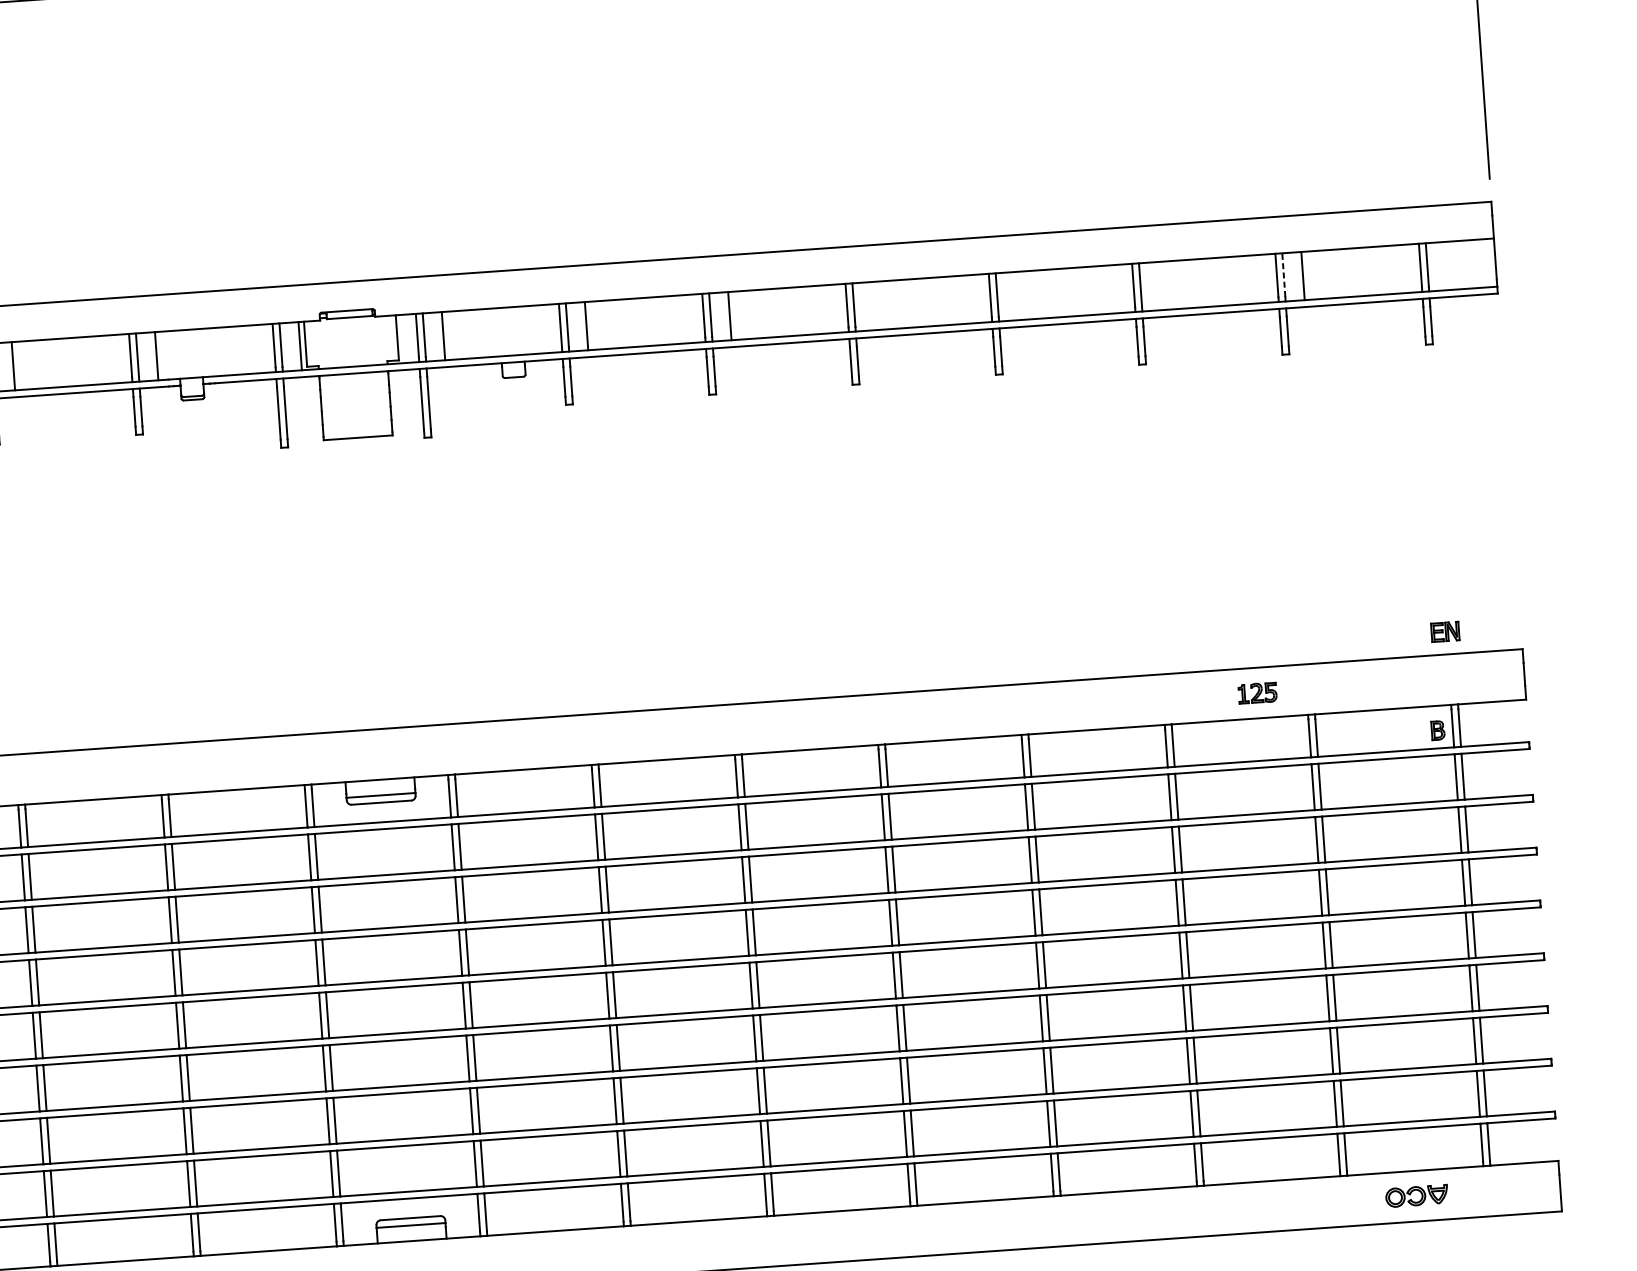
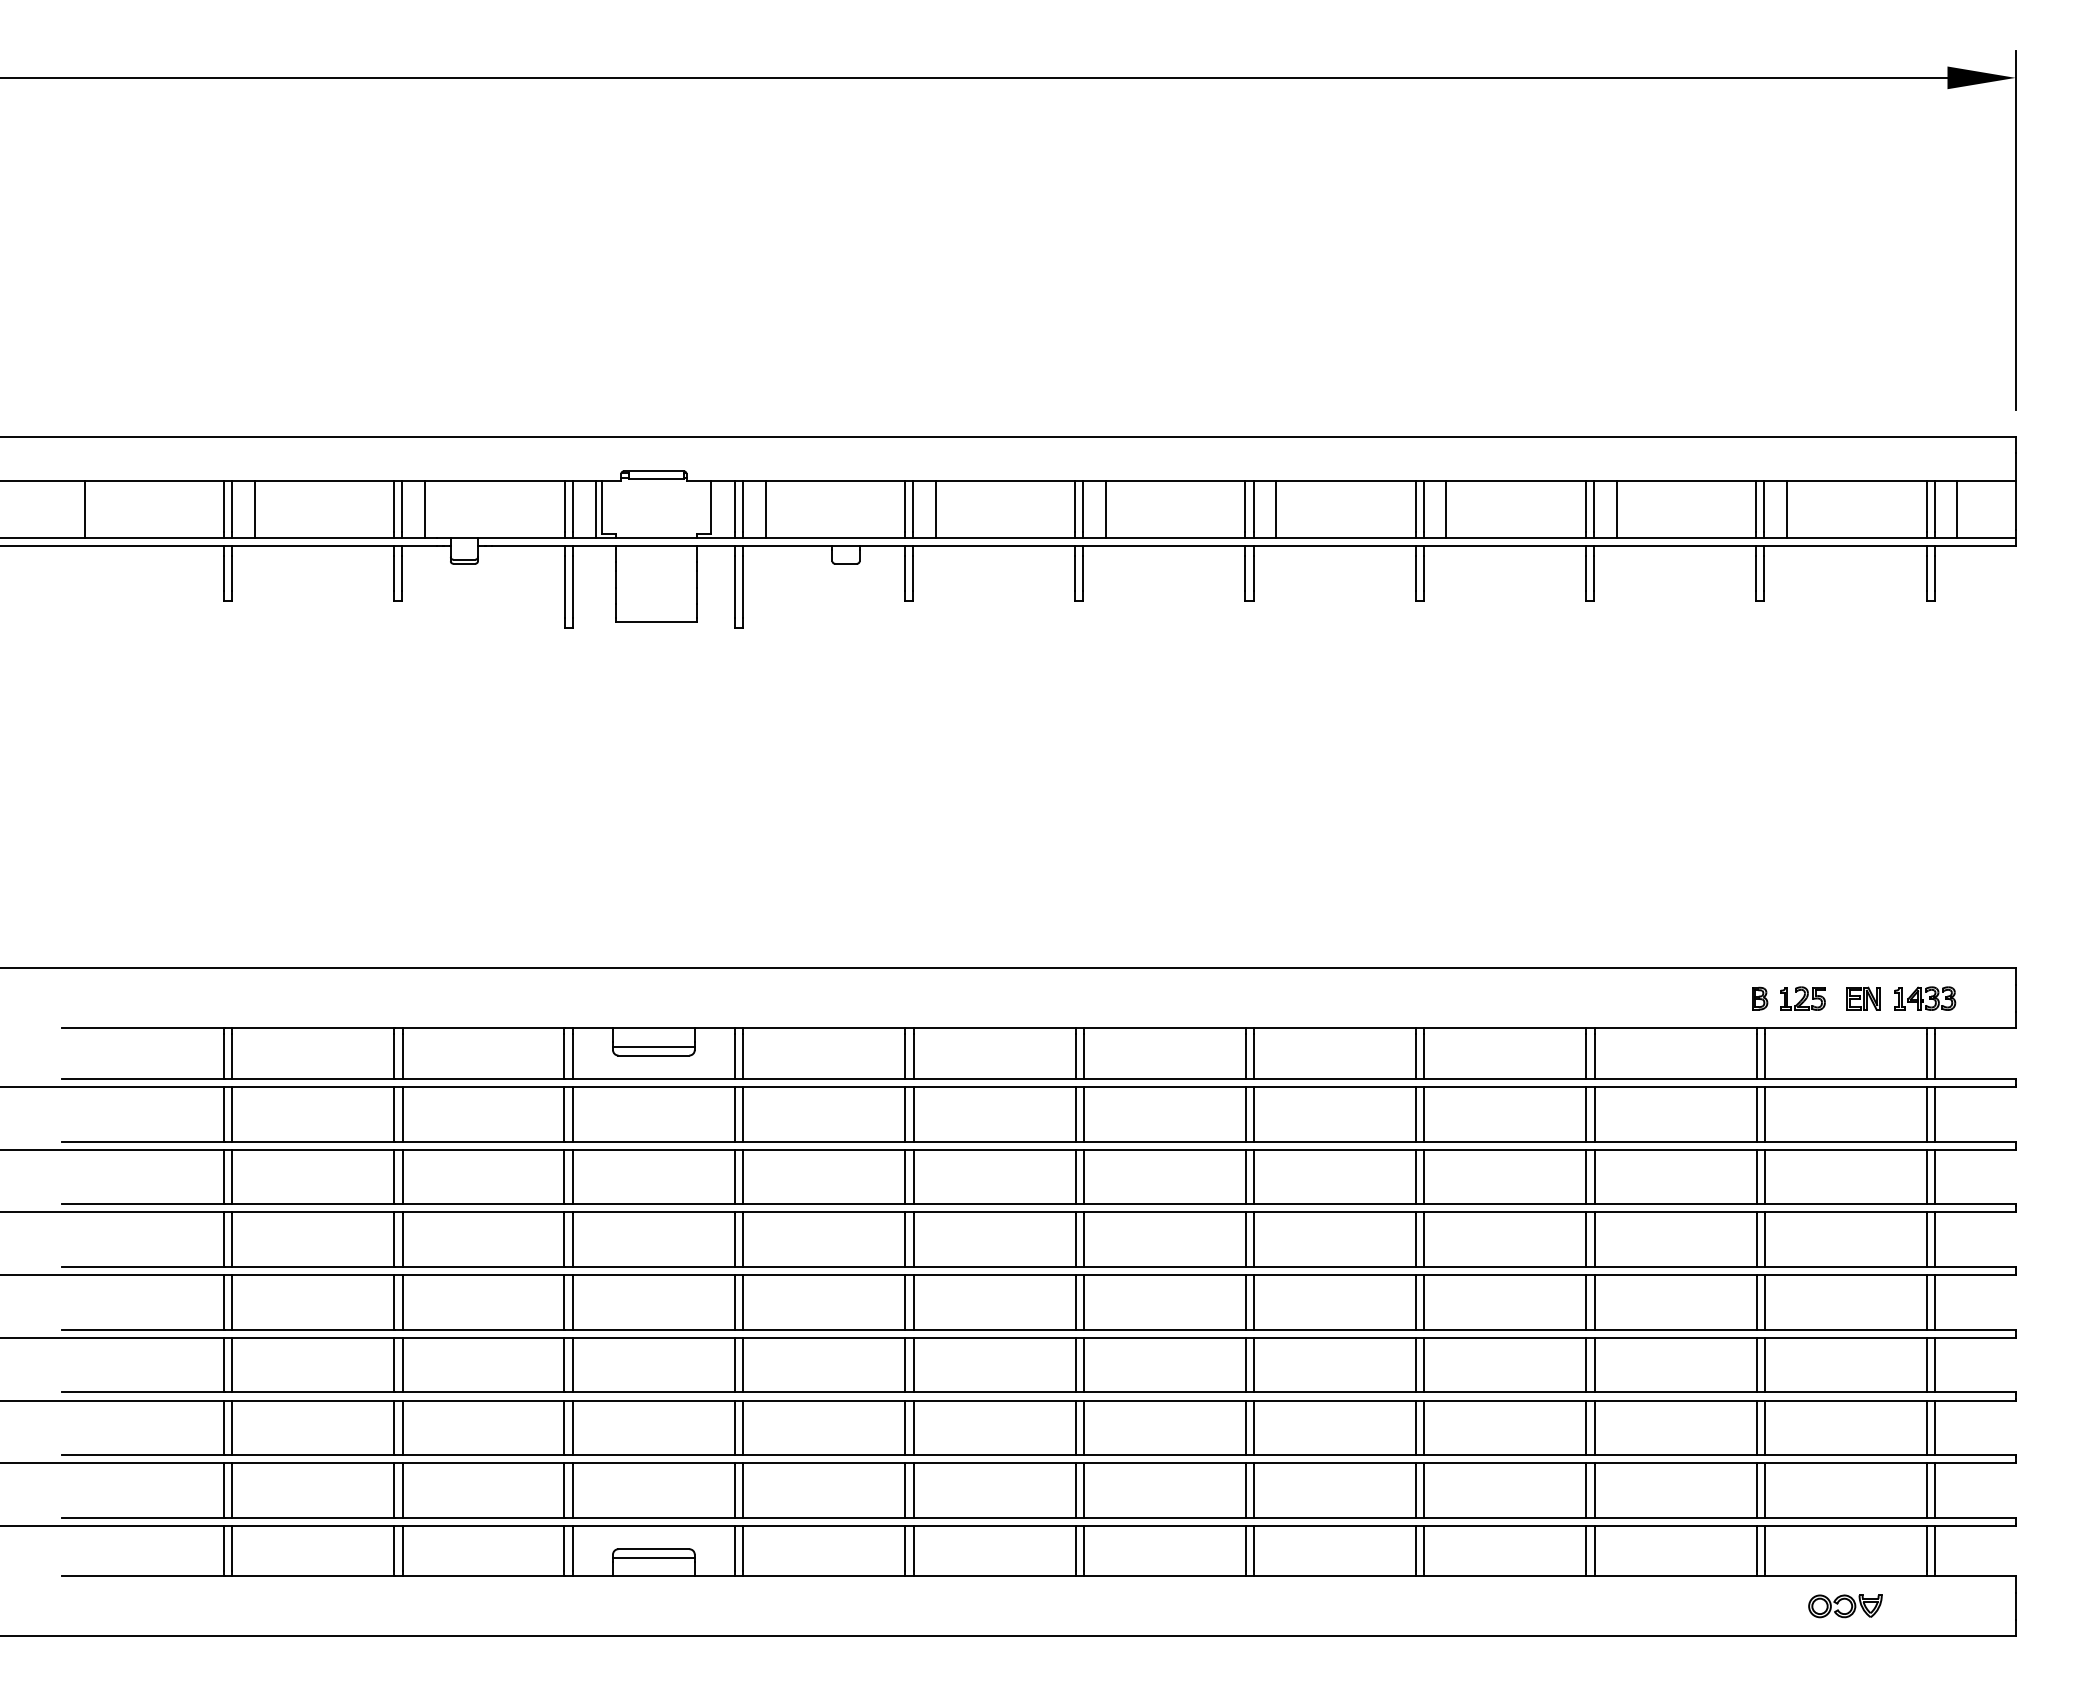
line: (1446, 265) -> (1957, 508), added
line: (1284, 275) -> (1764, 506), dashed -> solid
line: (1159, 285) -> (1616, 508), added
line: (1016, 295) -> (1446, 508), added
line: (873, 305) -> (1276, 508), added
part: (1445, 631) -> (1863, 998), moved
part: (1448, 679) -> (1925, 998), added
part: (1257, 693) -> (1802, 998), moved
part: (1438, 730) -> (1760, 998), moved

